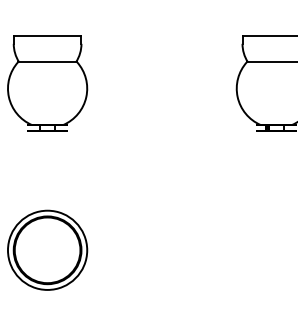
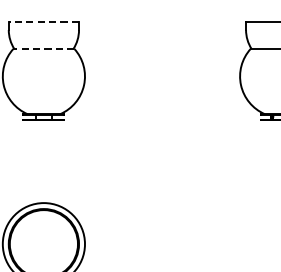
line: (47, 36) -> (43, 22), solid -> dashed
line: (47, 62) -> (43, 49), solid -> dashed

